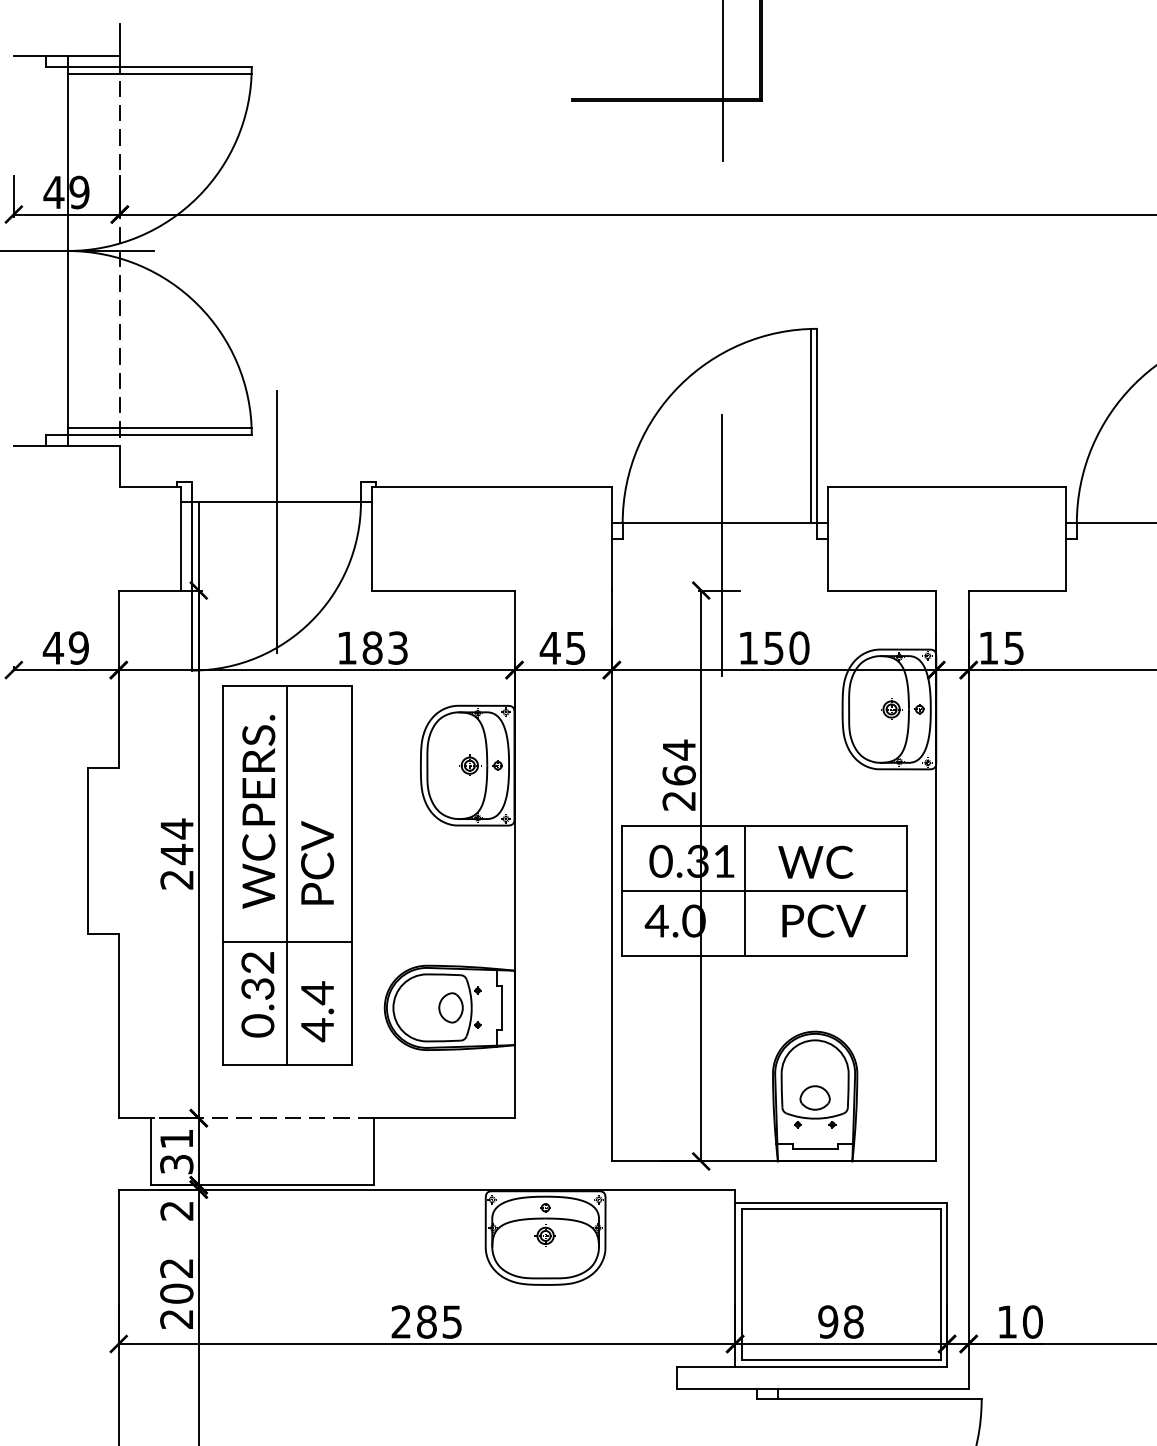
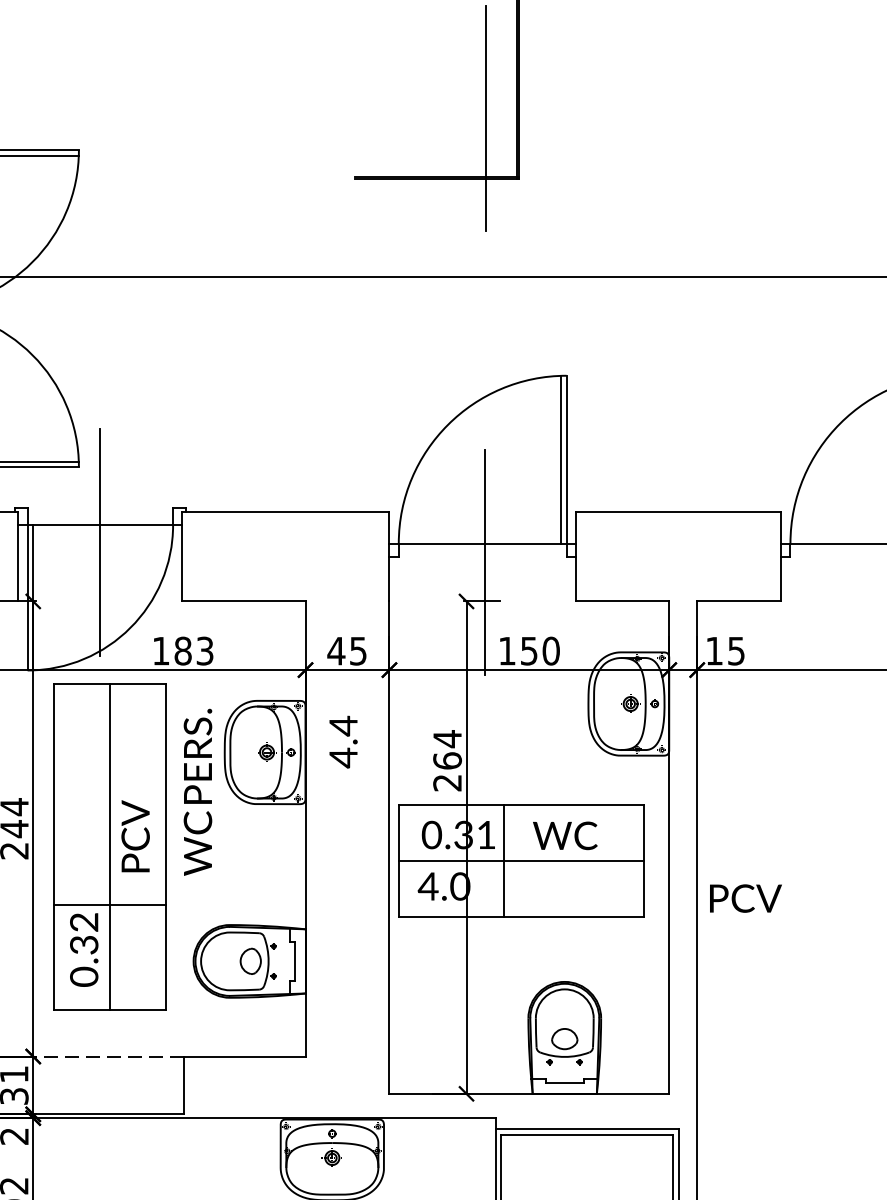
text: (258, 811) -> (197, 792), moved
text: (823, 920) -> (745, 898), moved
text: (317, 1011) -> (343, 741), moved

